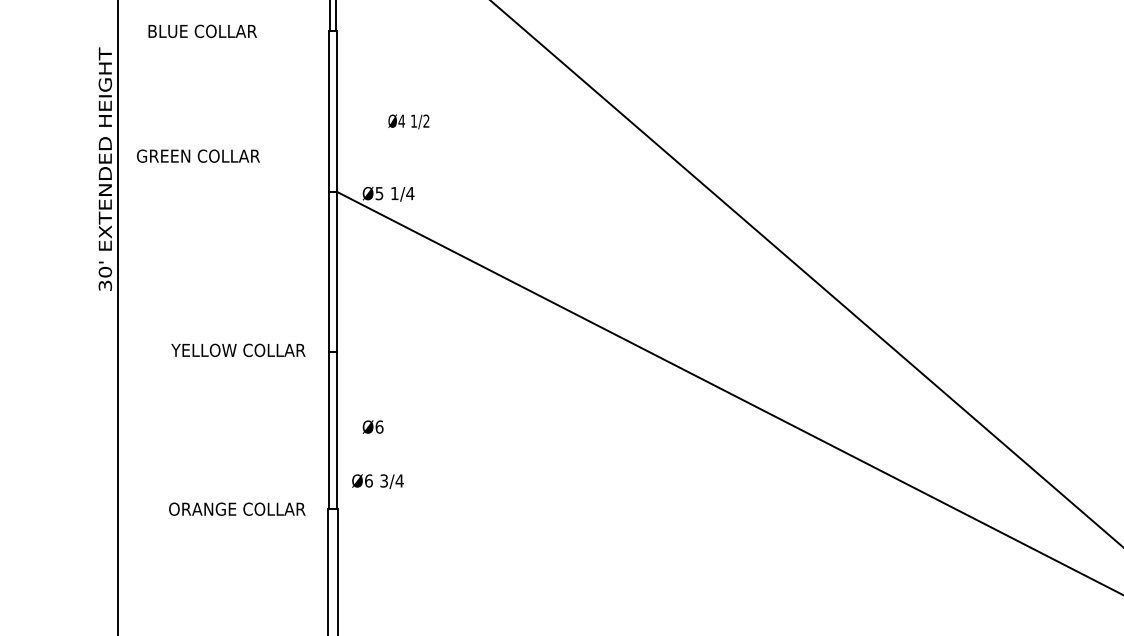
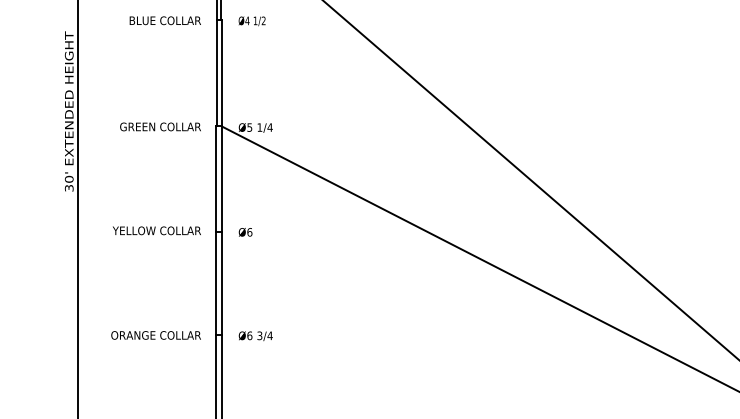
text: (201, 31) -> (164, 20), moved
text: (407, 122) -> (251, 21), moved
text: (198, 155) -> (160, 126), moved
text: (372, 427) -> (245, 232), moved
text: (377, 481) -> (255, 336), moved

